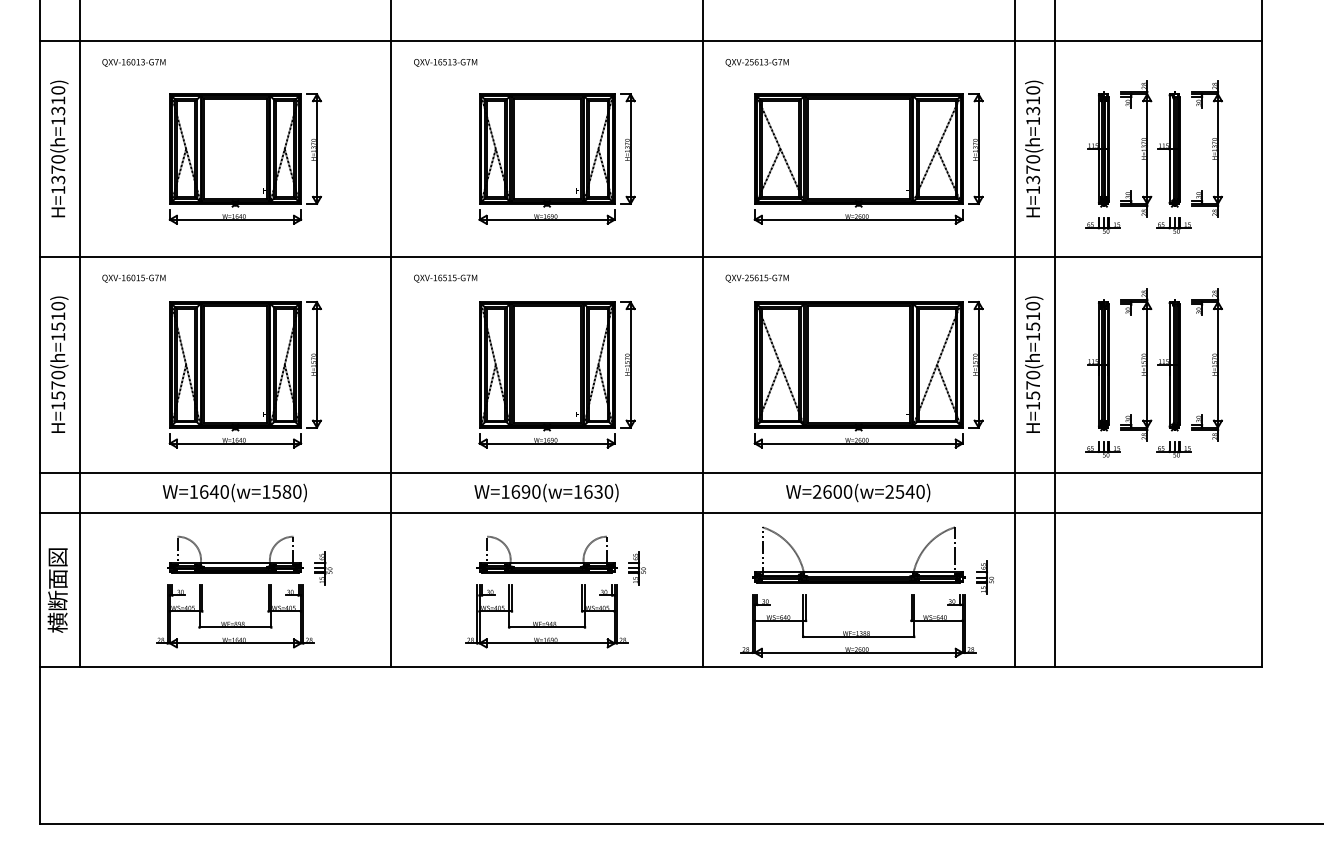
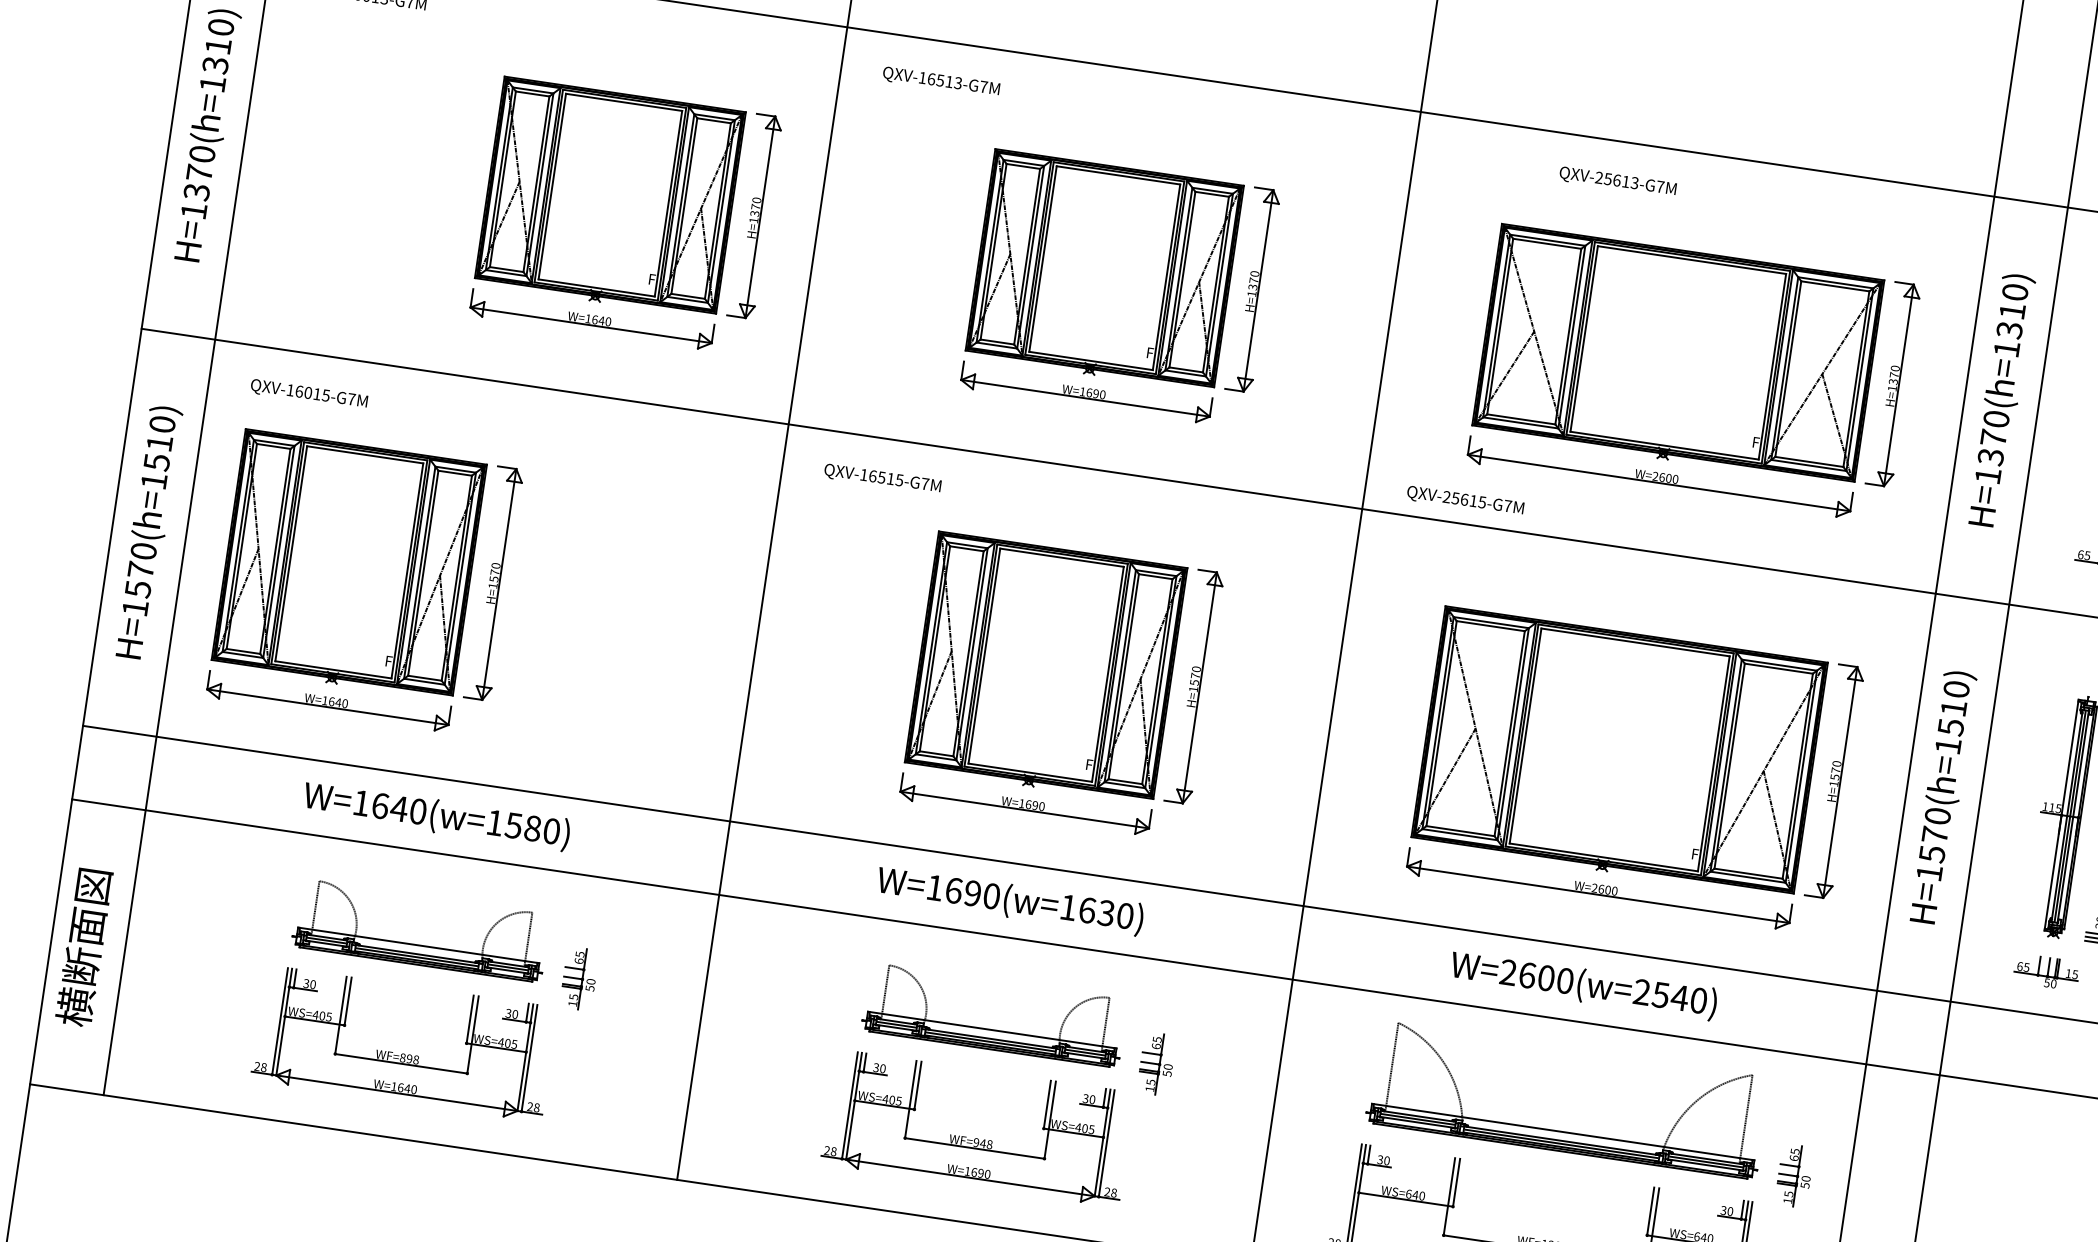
text: (756, 62) -> (1616, 180), moved
part: (244, 158) -> (624, 214), moved
text: (756, 278) -> (1464, 500), moved
part: (244, 374) -> (363, 582), moved

